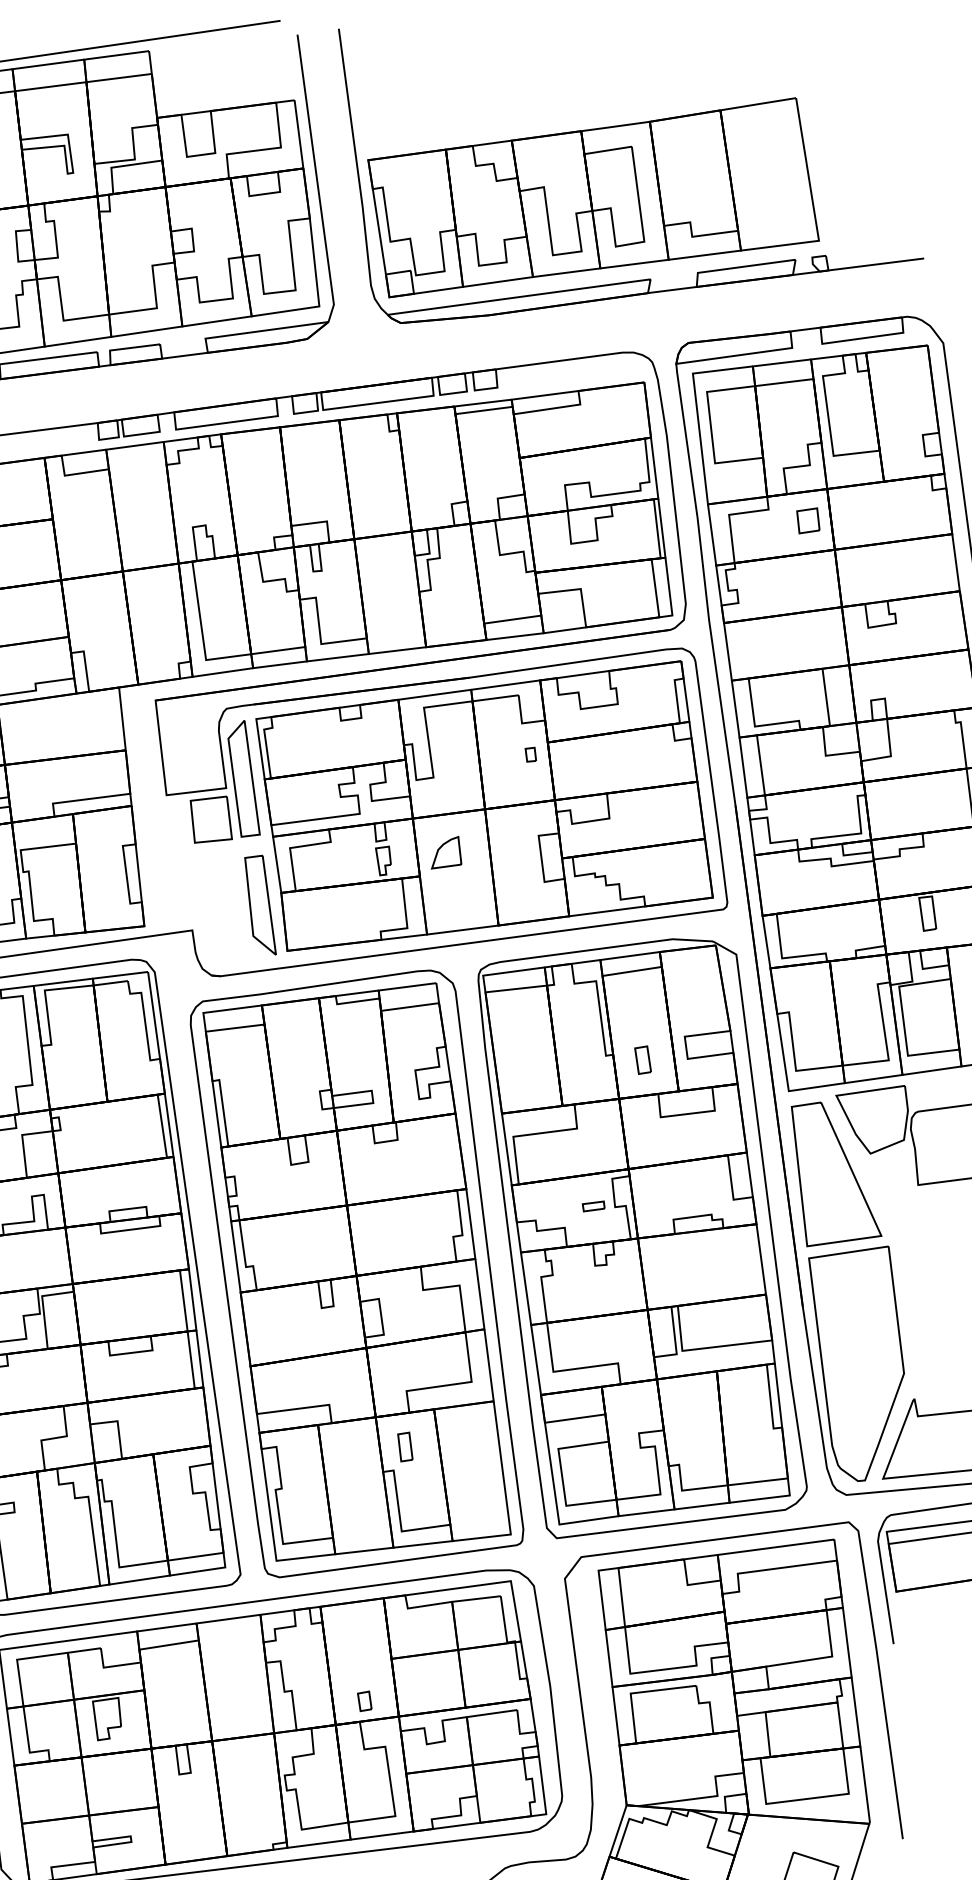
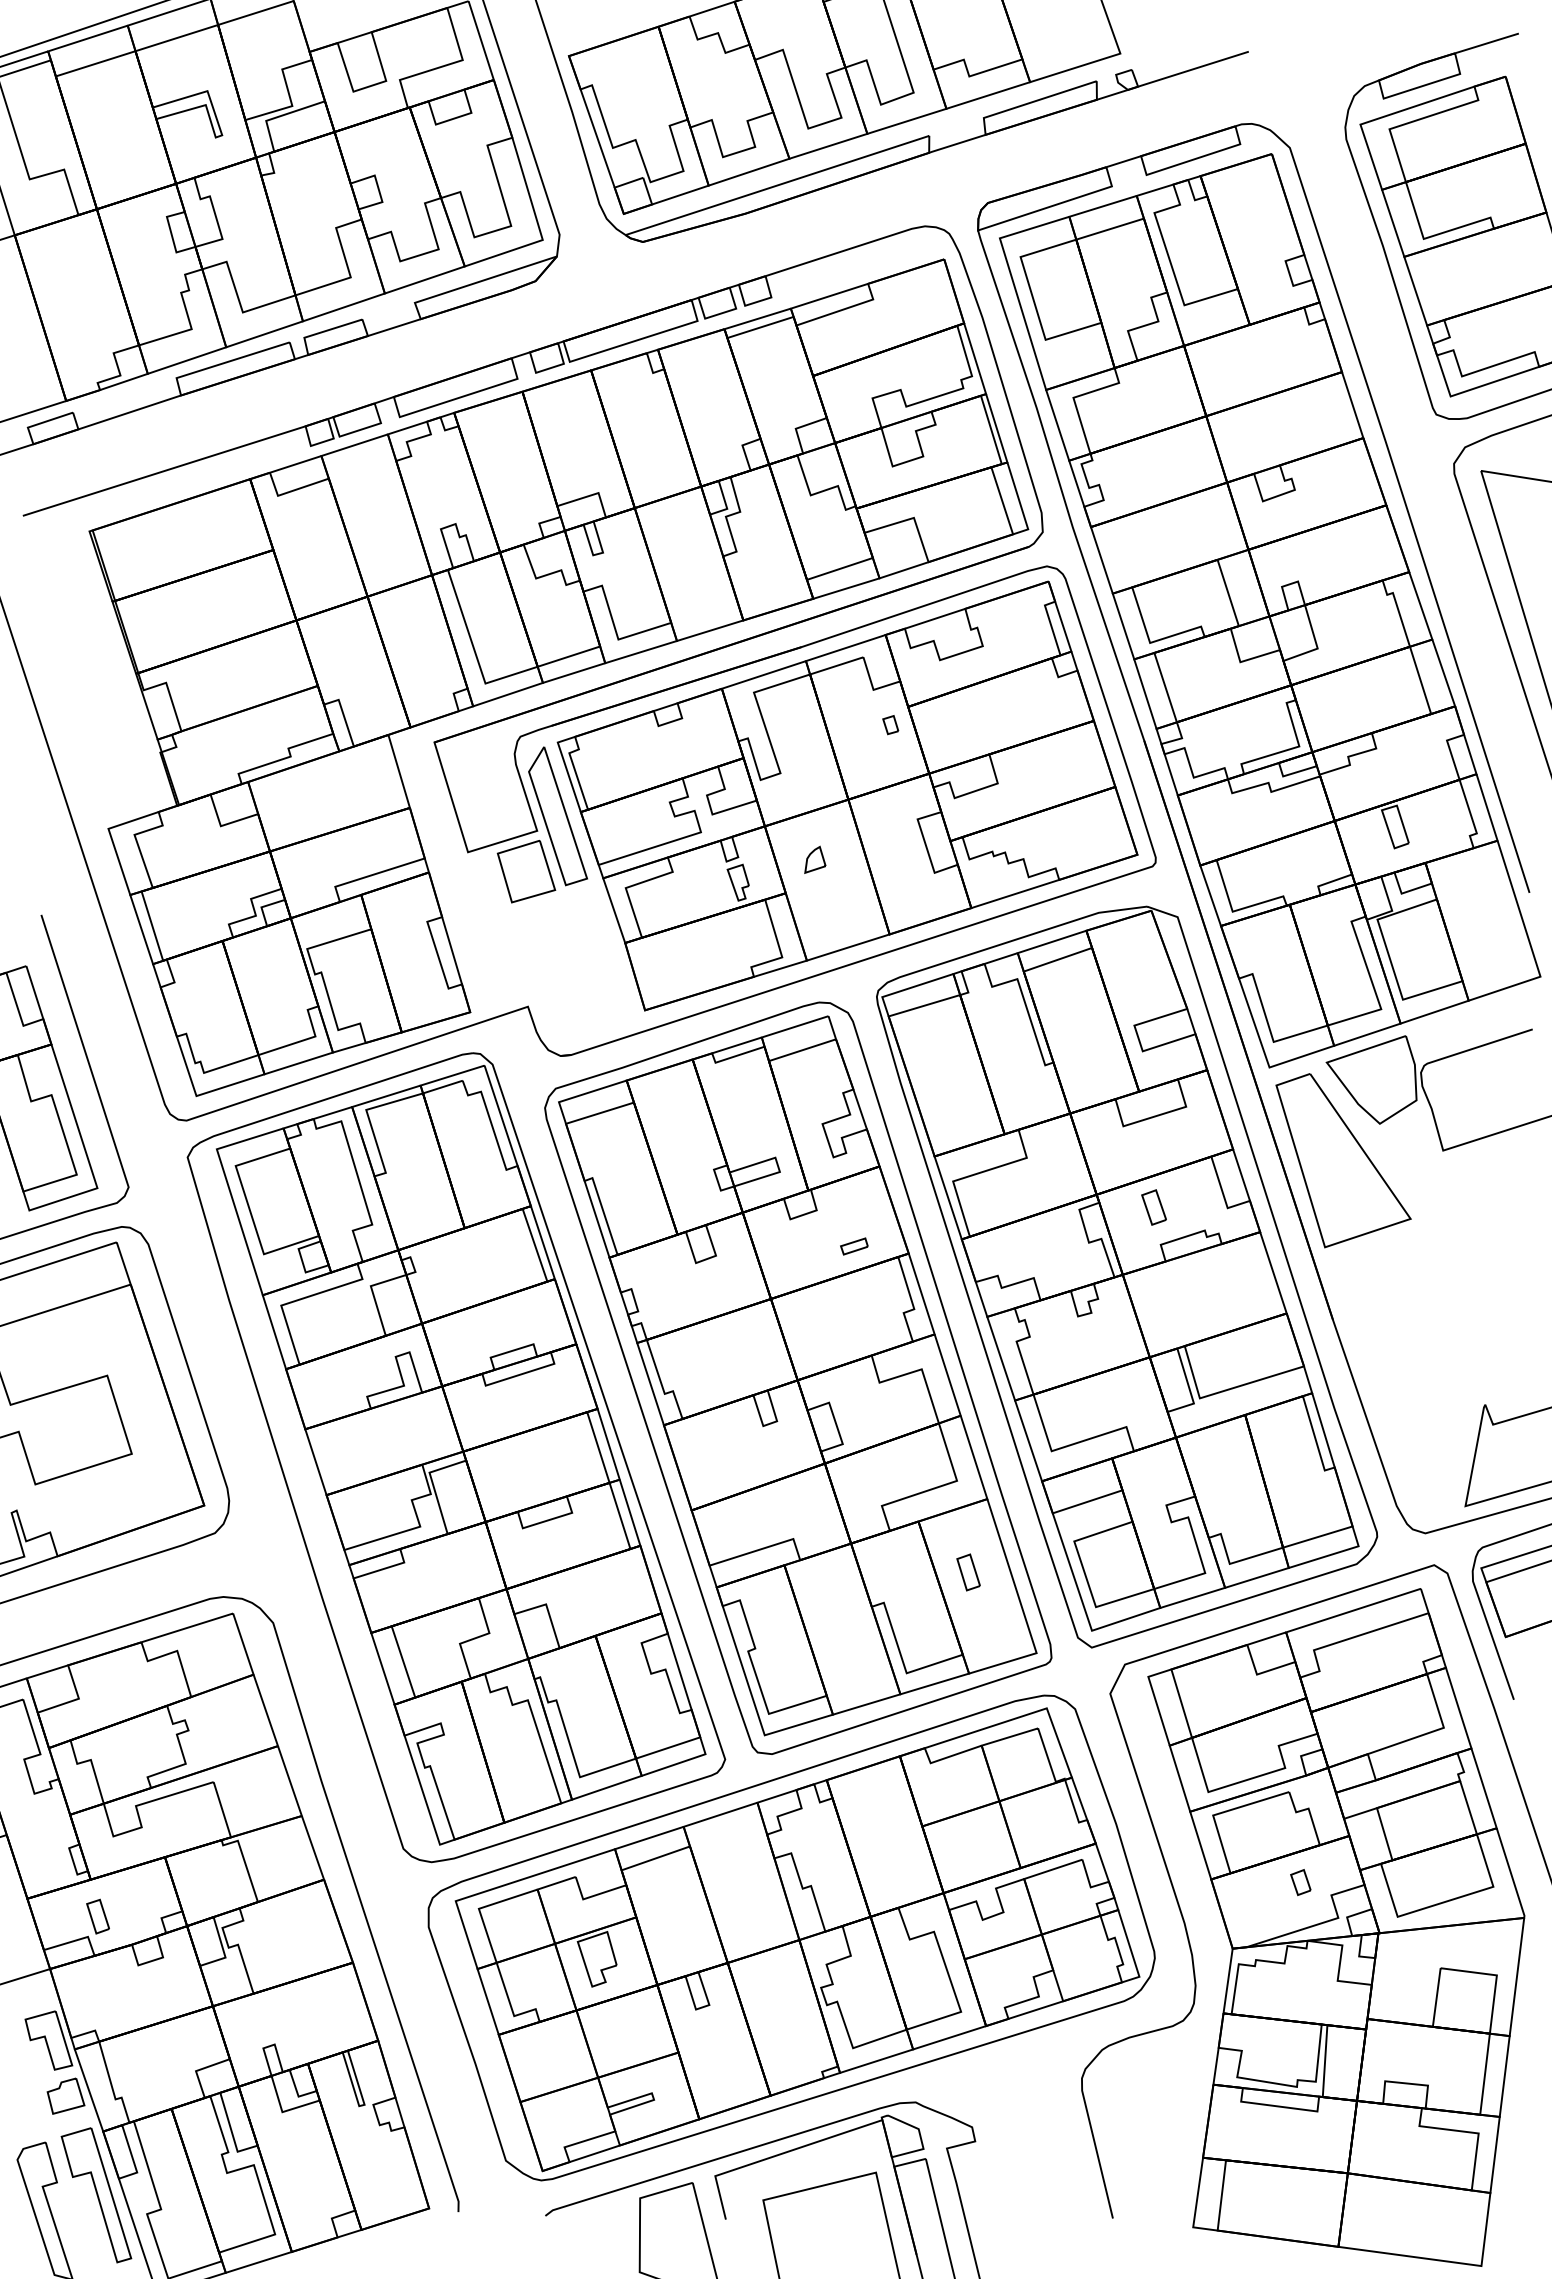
part: (808, 520) -> (1168, 387), removed
part: (449, 853) -> (815, 859), size x0.6
part: (260, 903) -> (603, 960), removed
part: (642, 1060) -> (1153, 1207), moved
part: (593, 1206) -> (854, 1246), moved
part: (848, 1359) -> (1398, 1372), removed
part: (405, 1447) -> (968, 1572), moved
part: (364, 1701) -> (1300, 1882), moved

